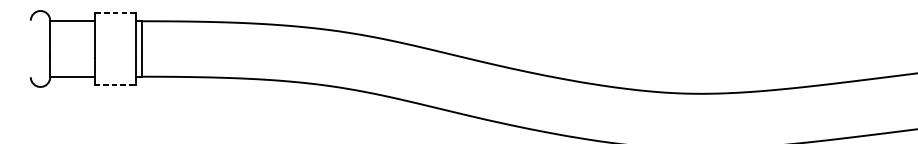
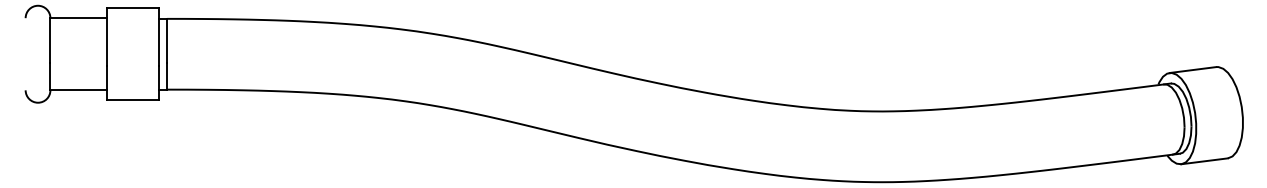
line: (114, 13) -> (132, 8), dashed -> solid
line: (115, 85) -> (133, 100), dashed -> solid

